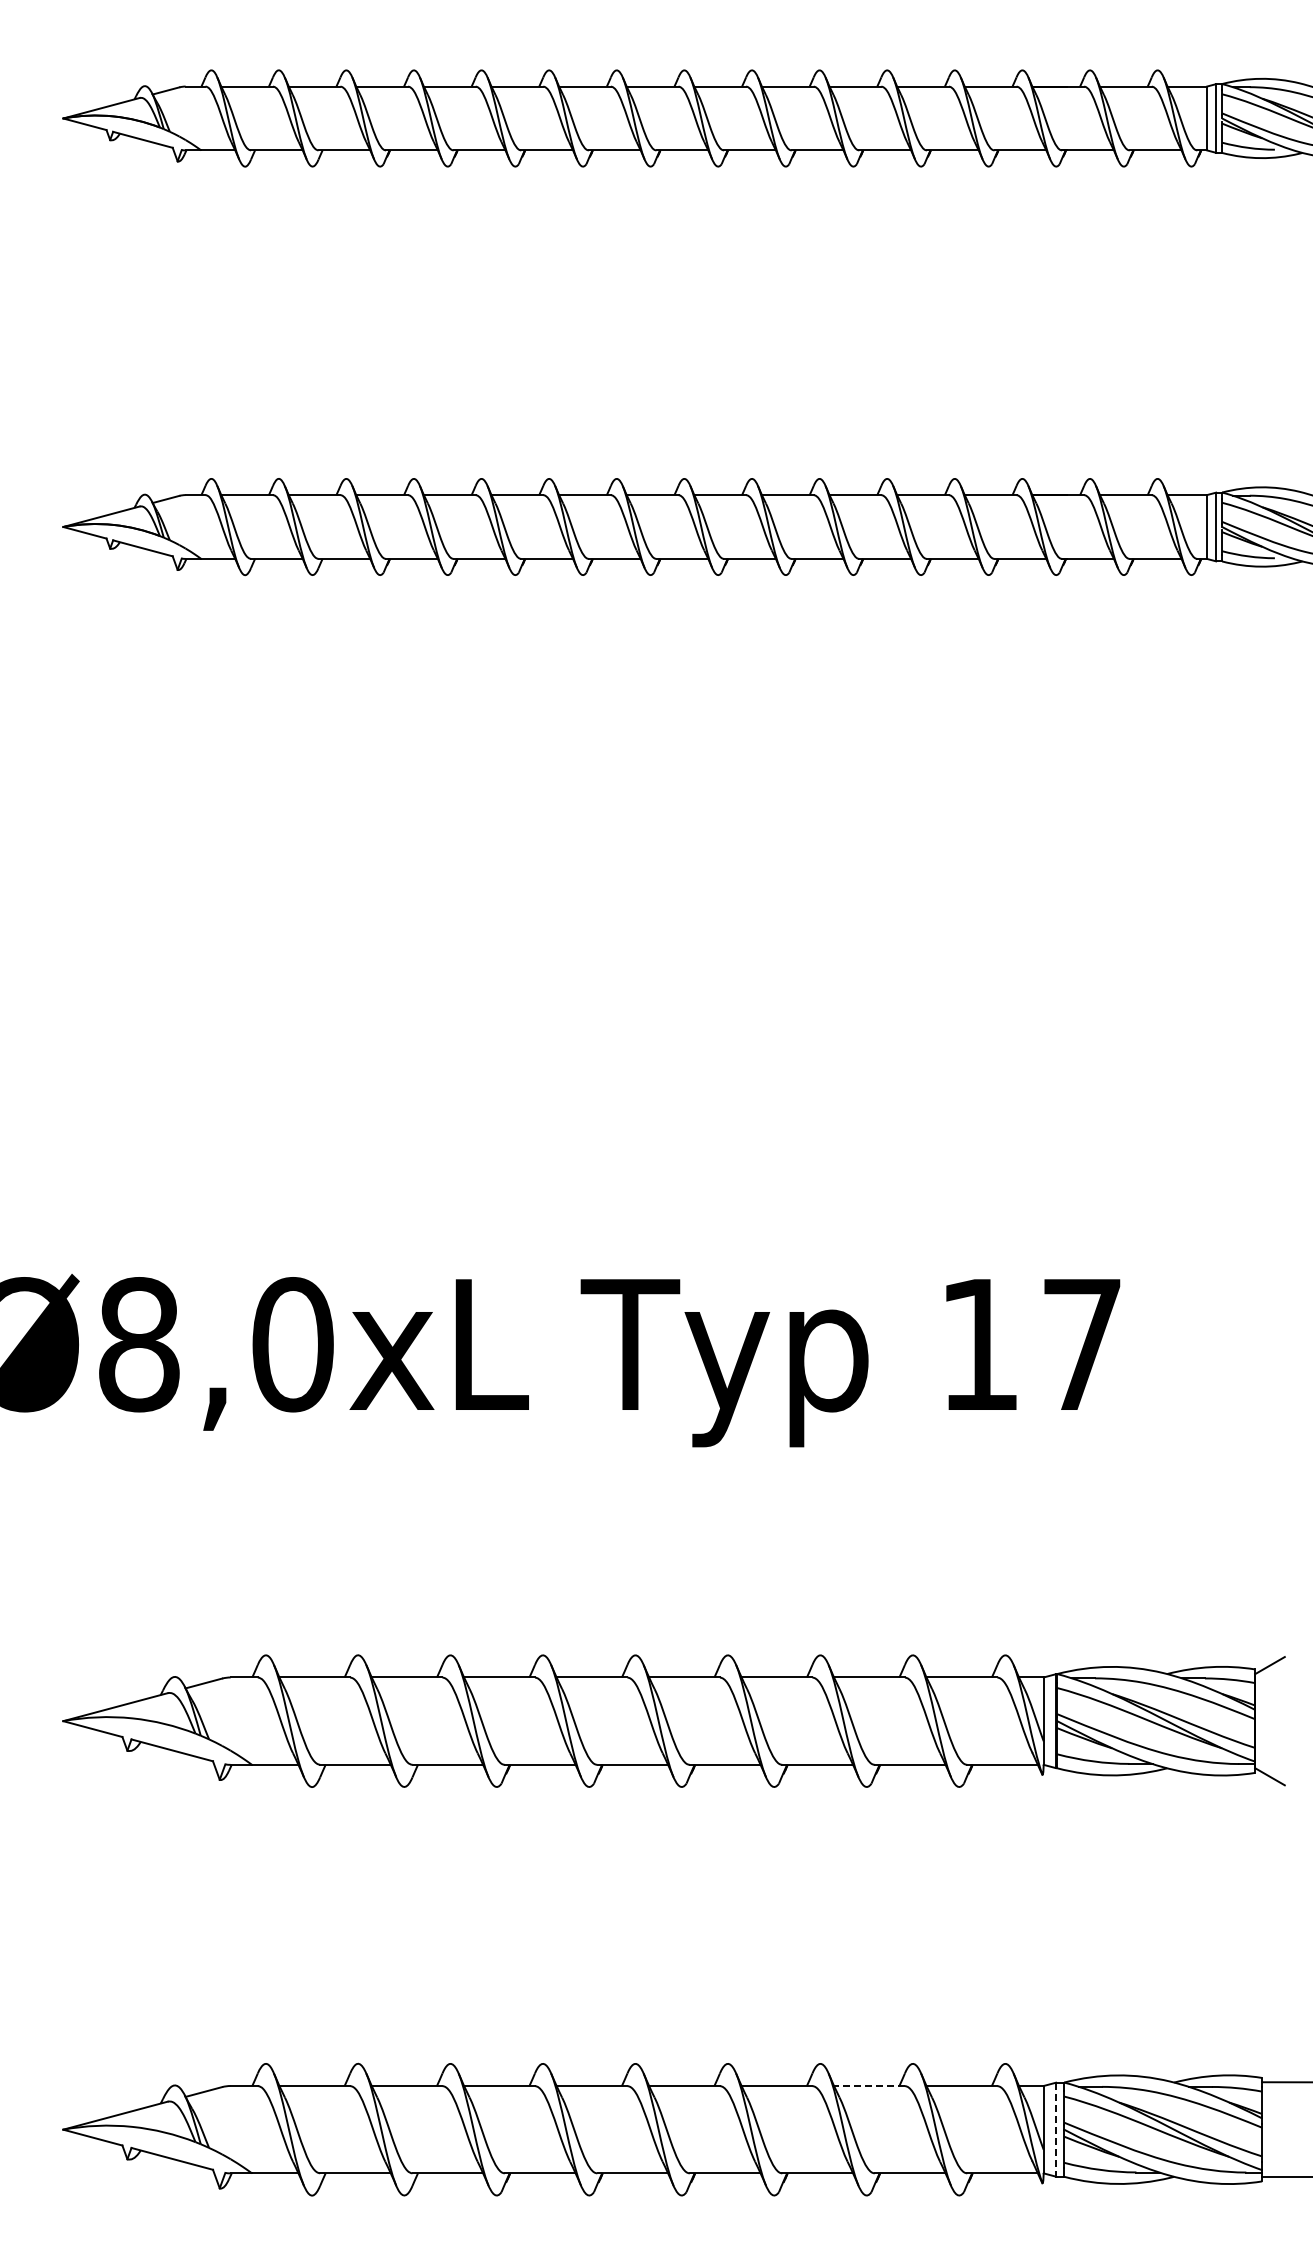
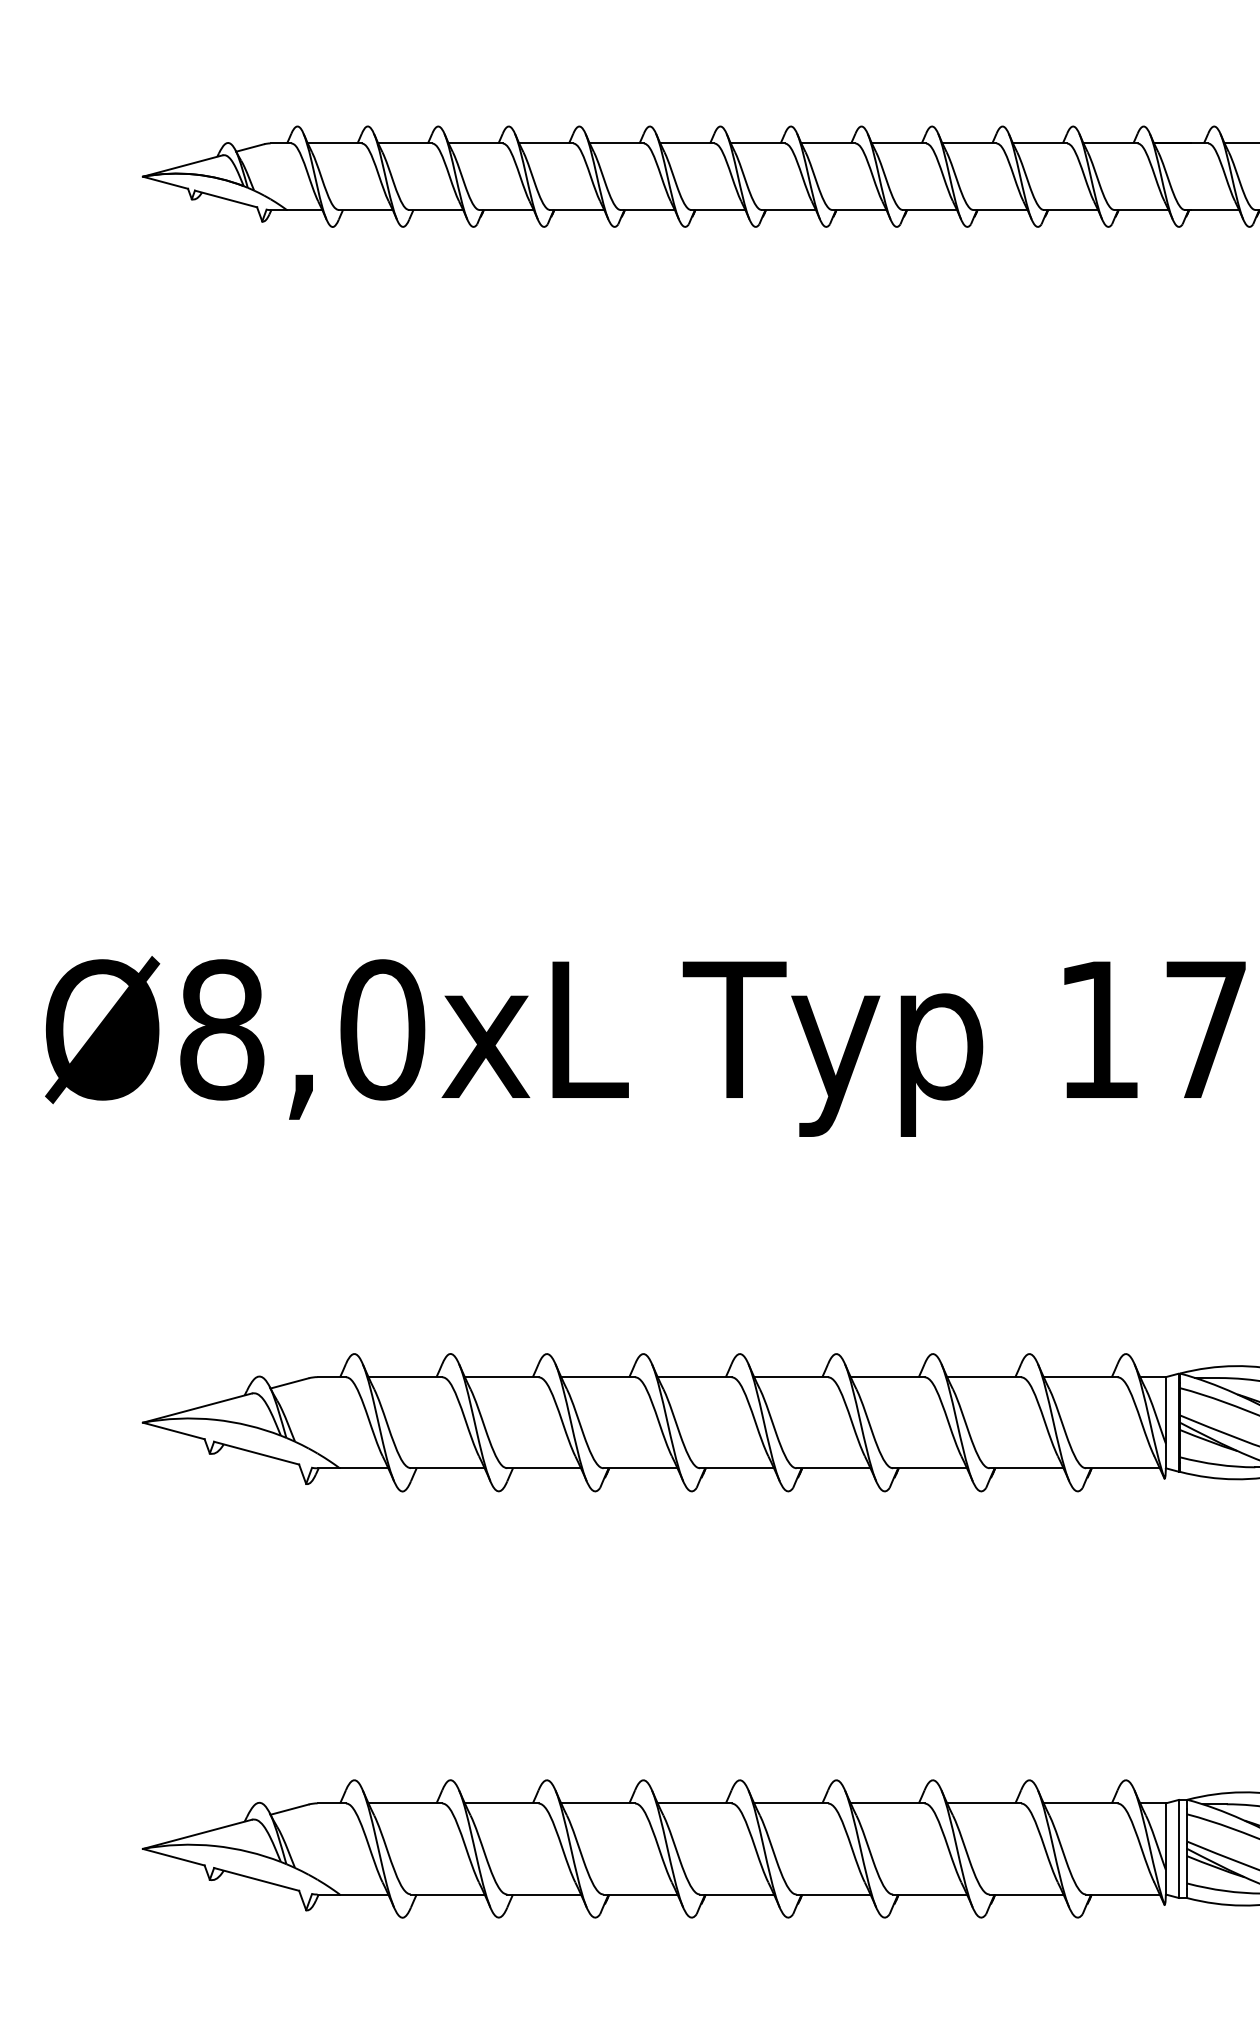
line: (869, 2085) -> (984, 1802), dashed -> solid
line: (1056, 2129) -> (1179, 1848), dashed -> solid

